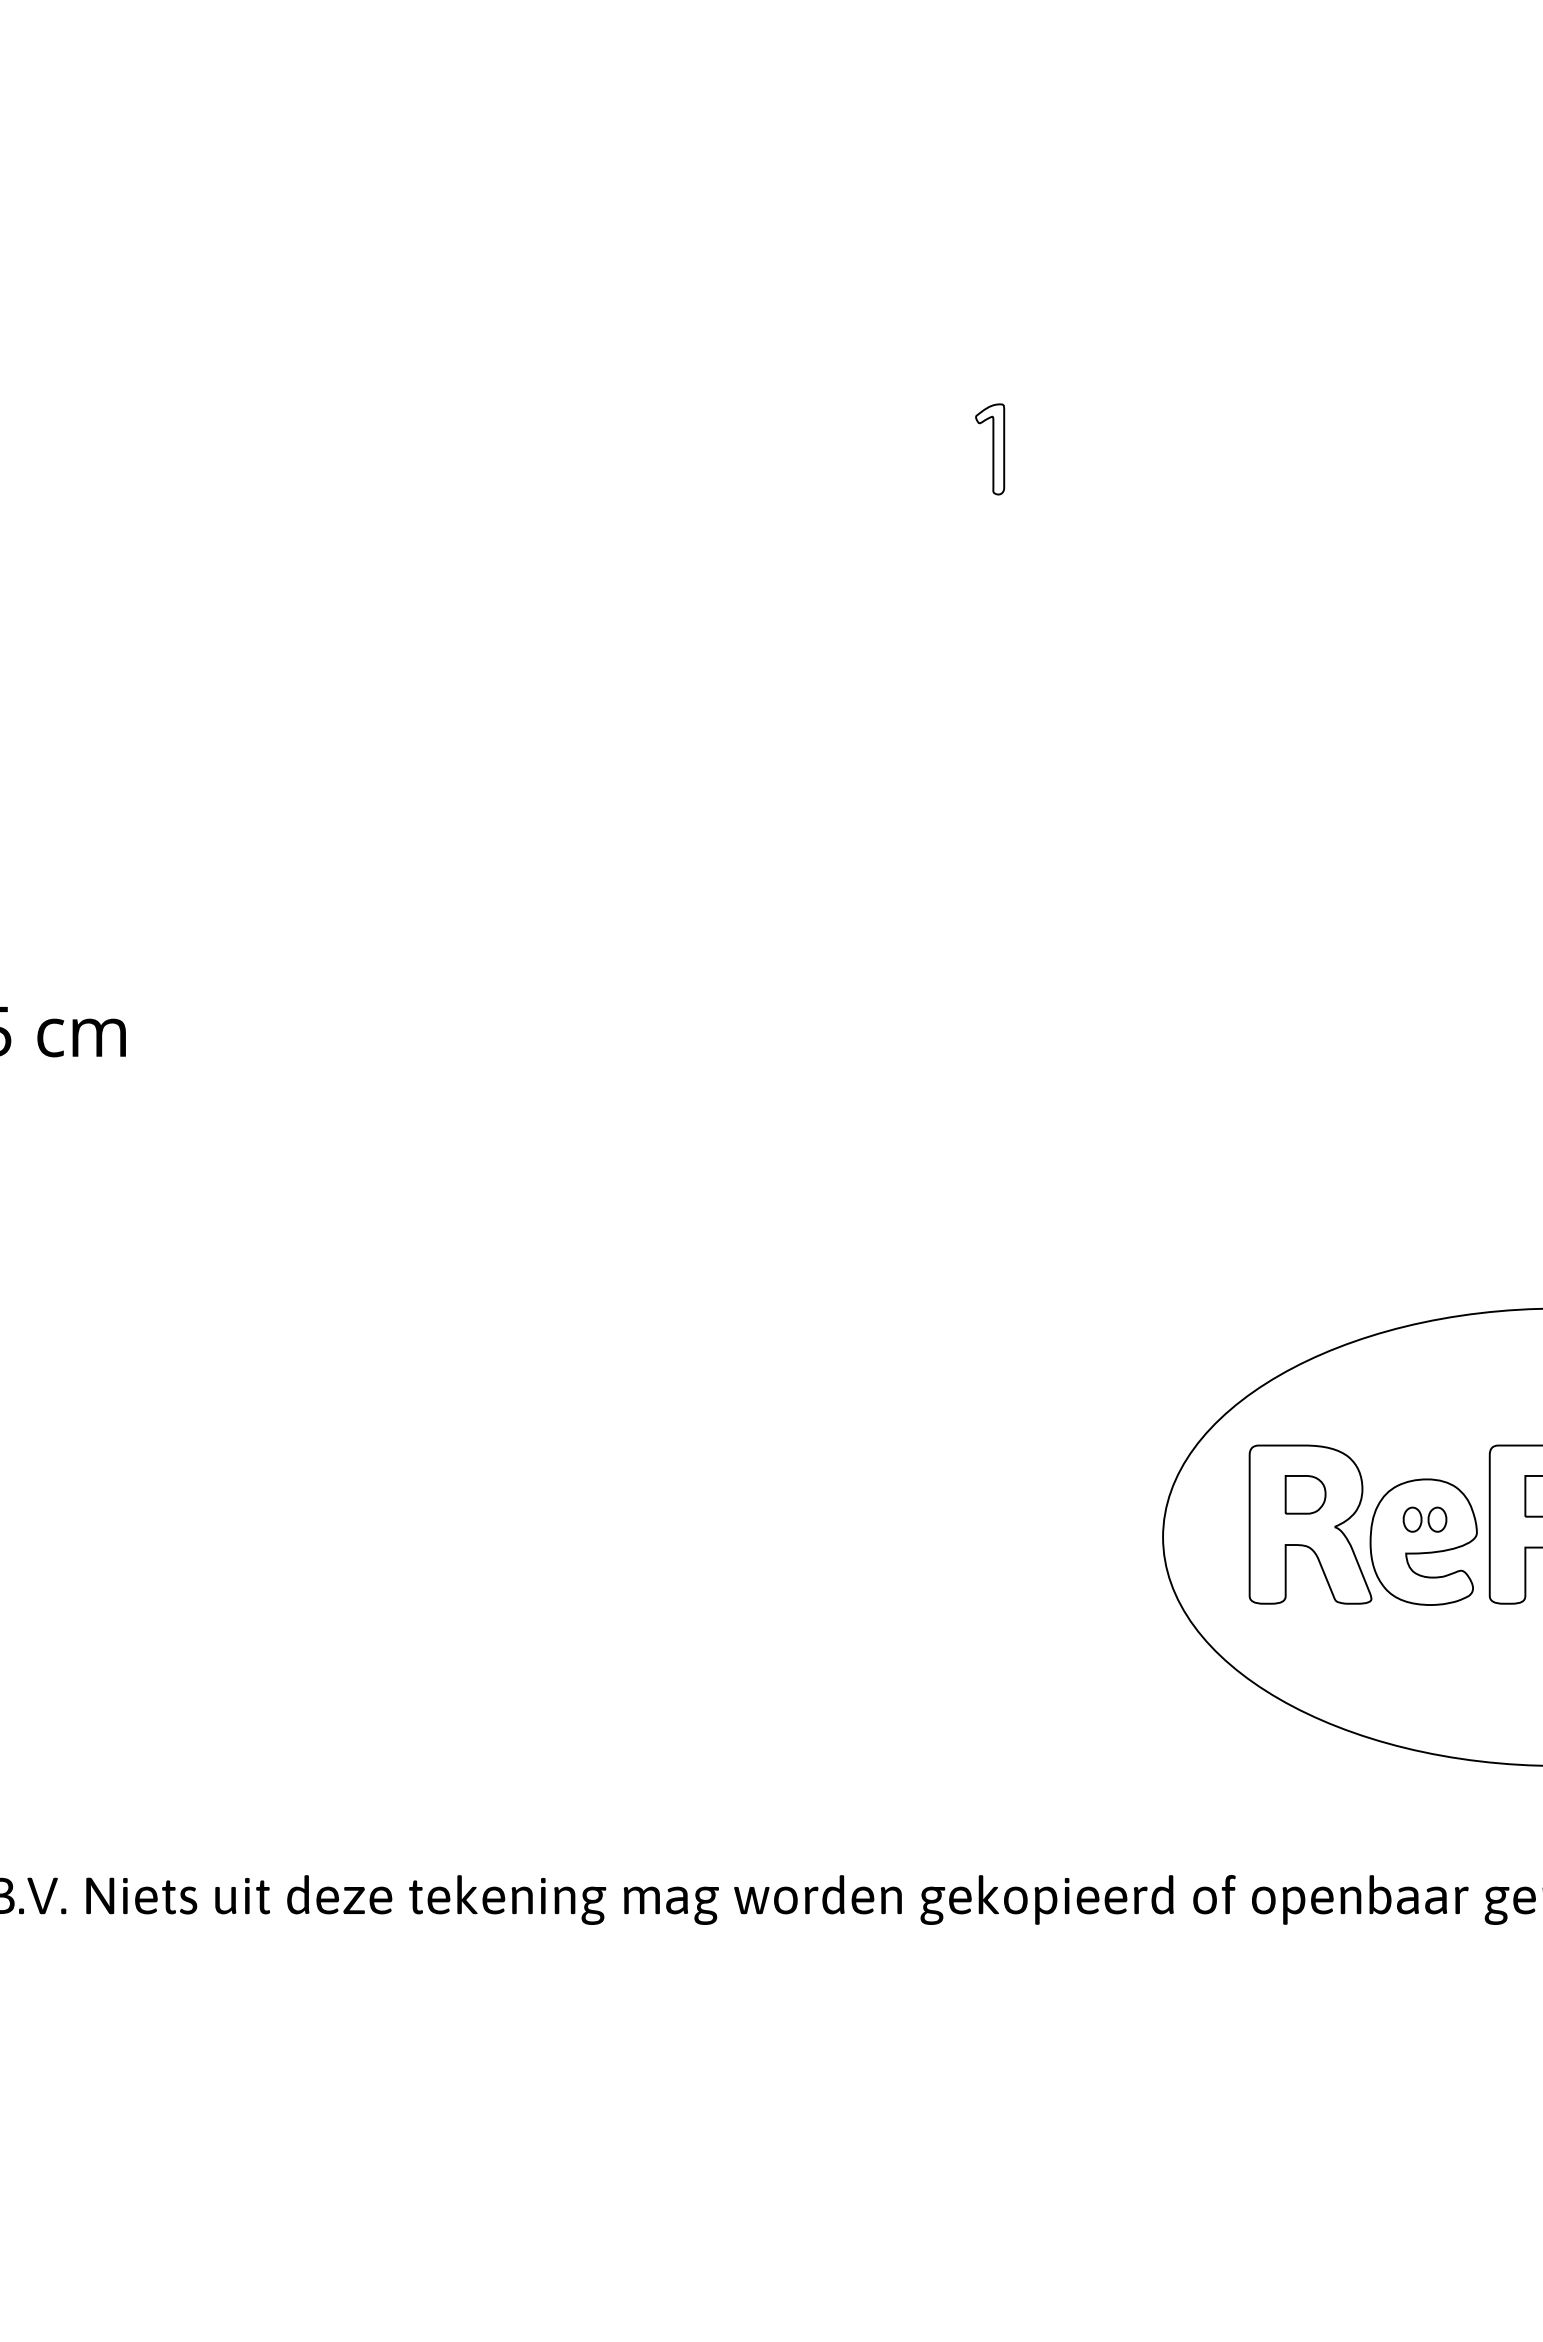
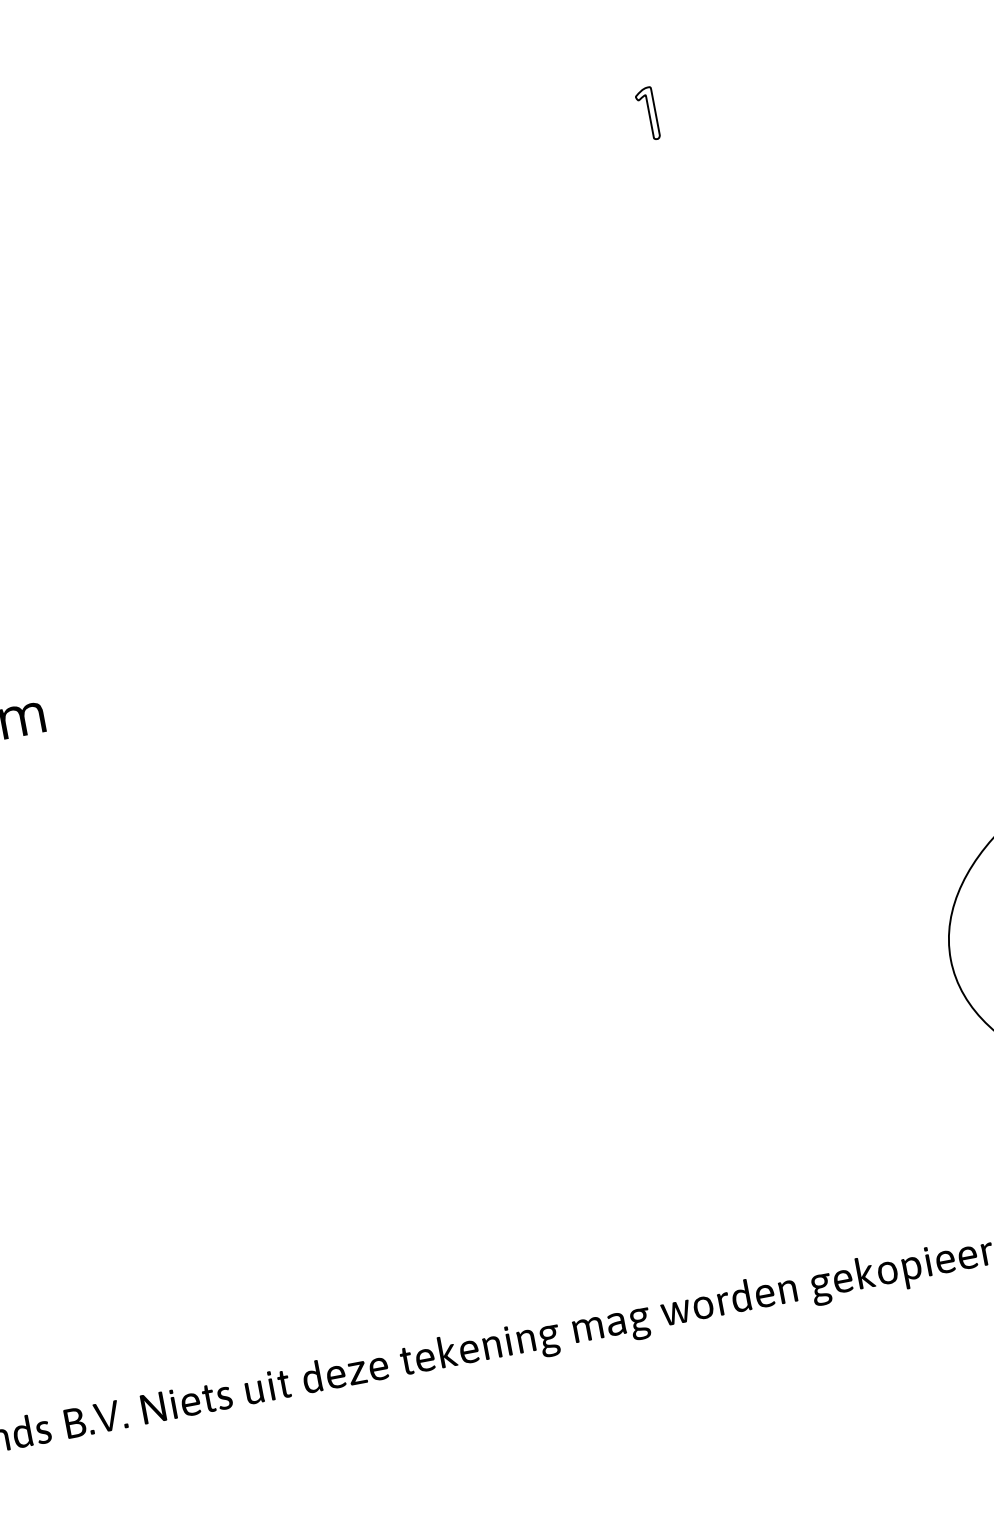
part: (989, 449) -> (647, 114), size x0.71

